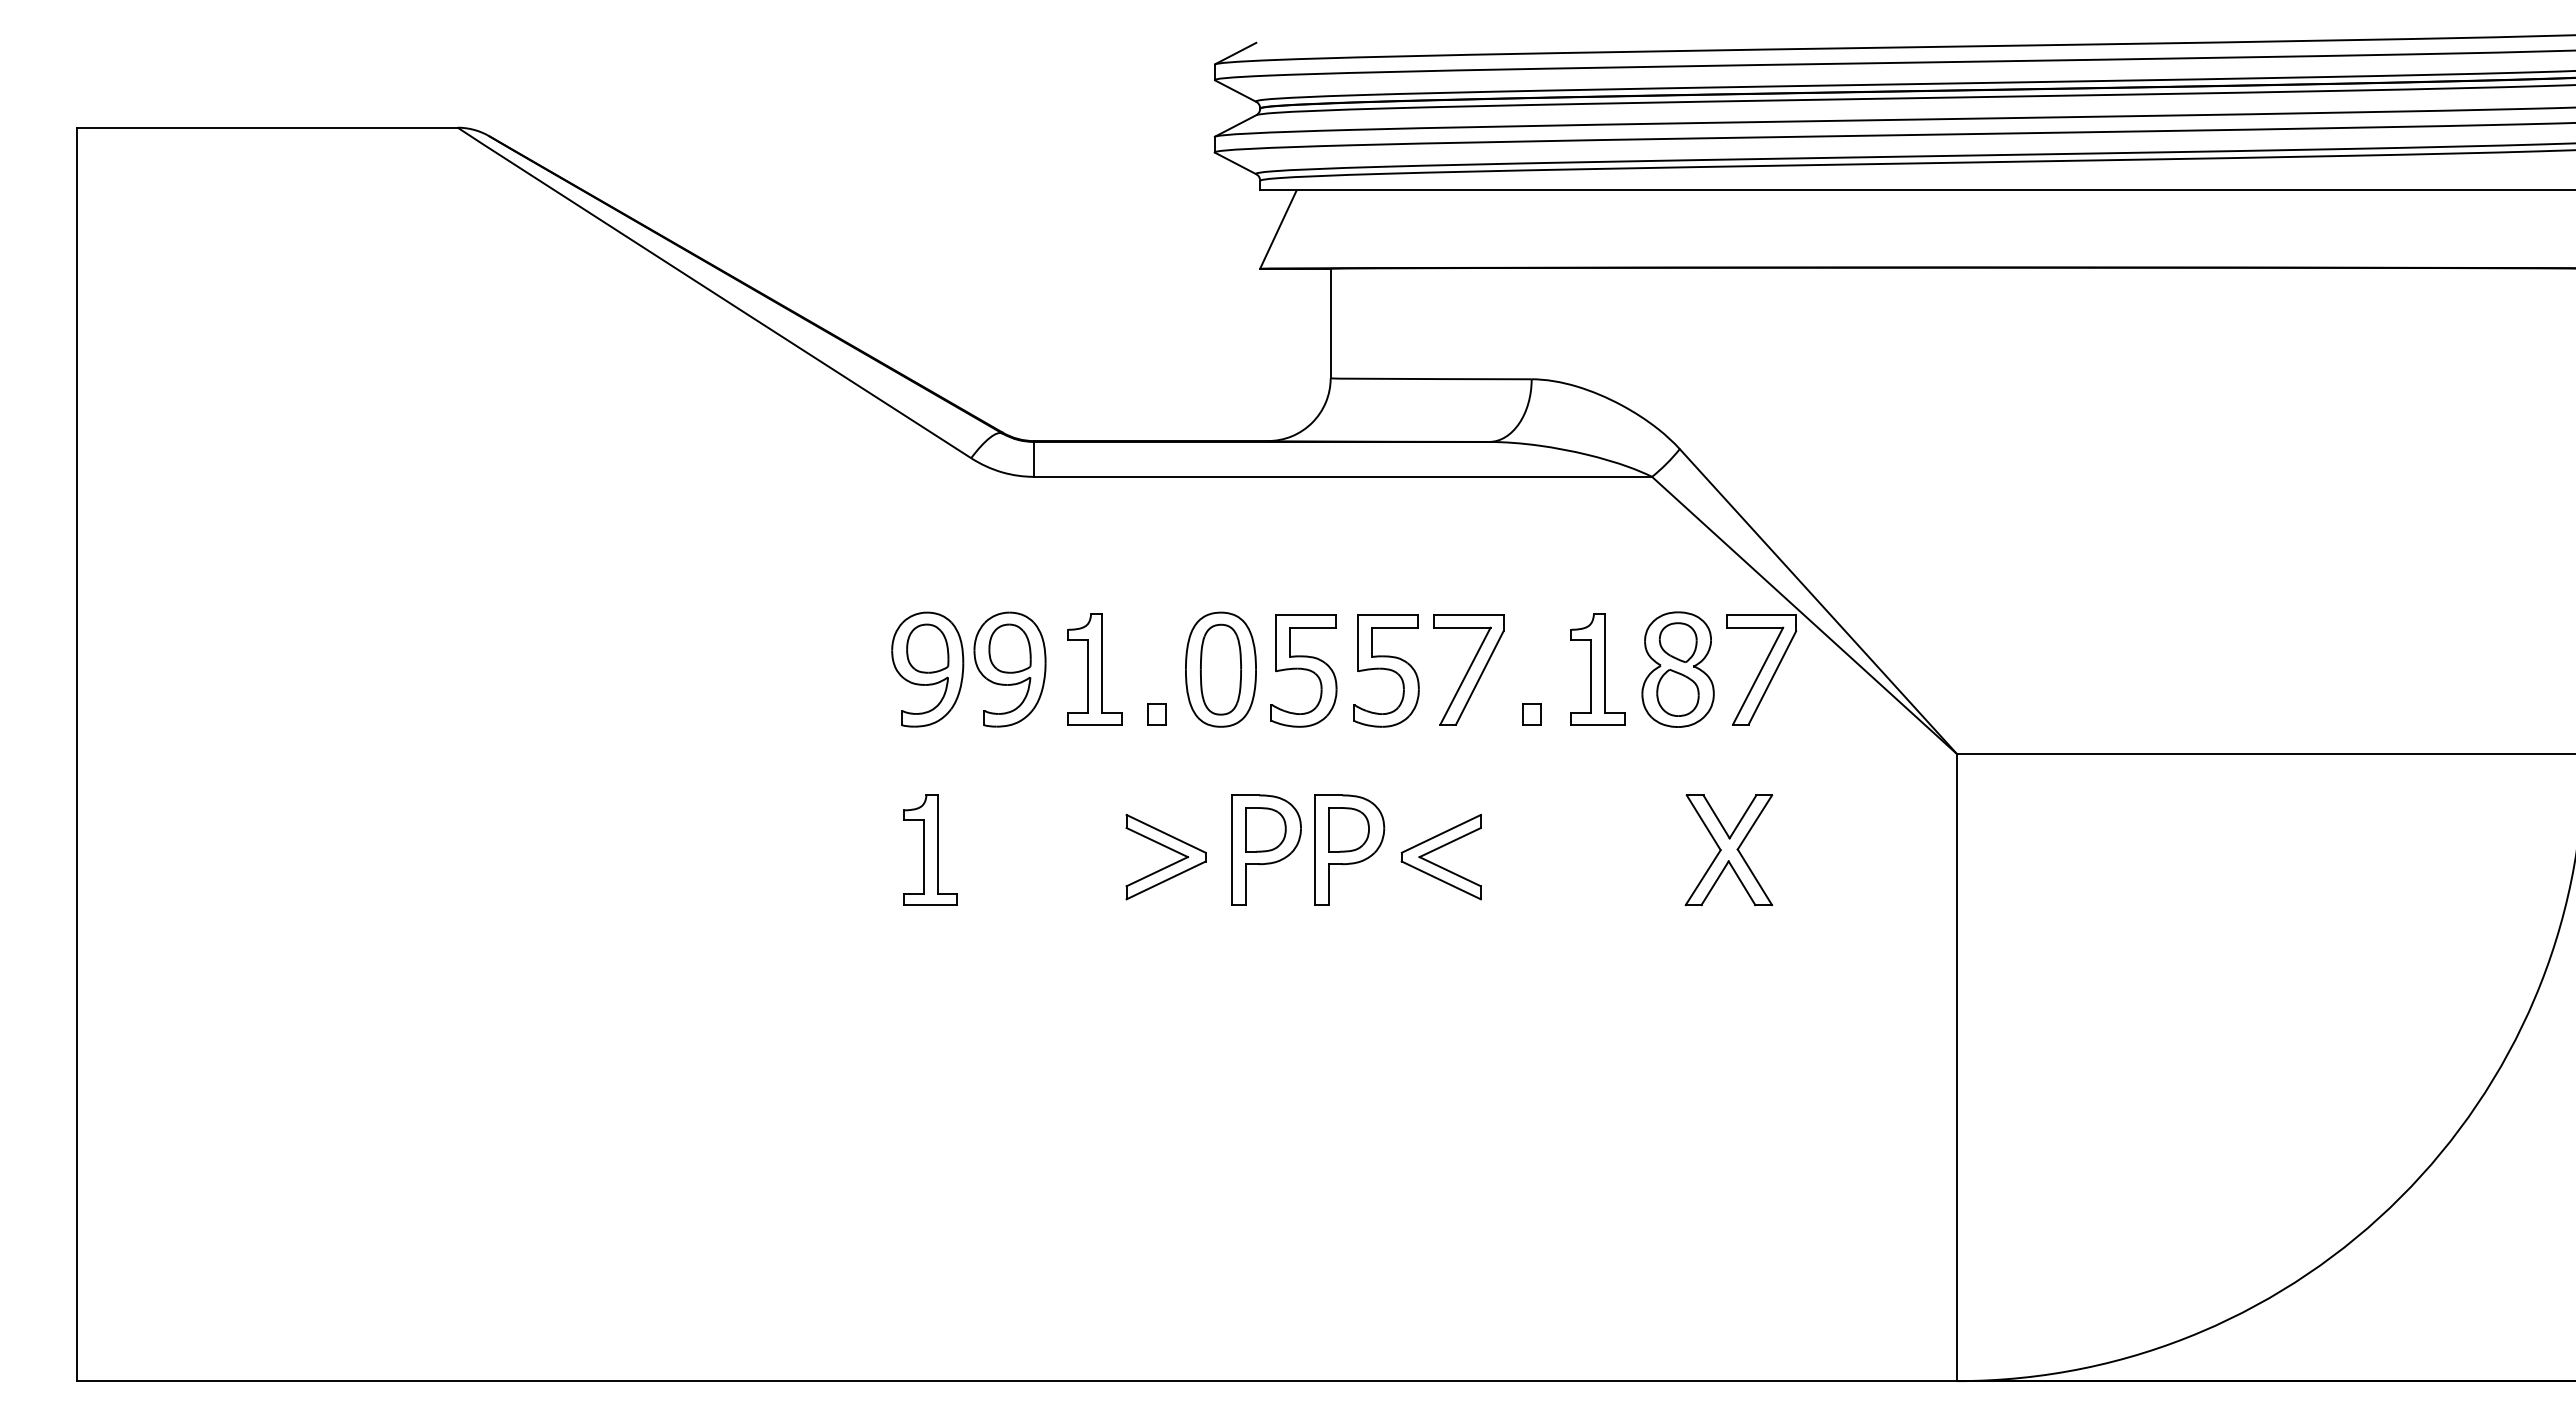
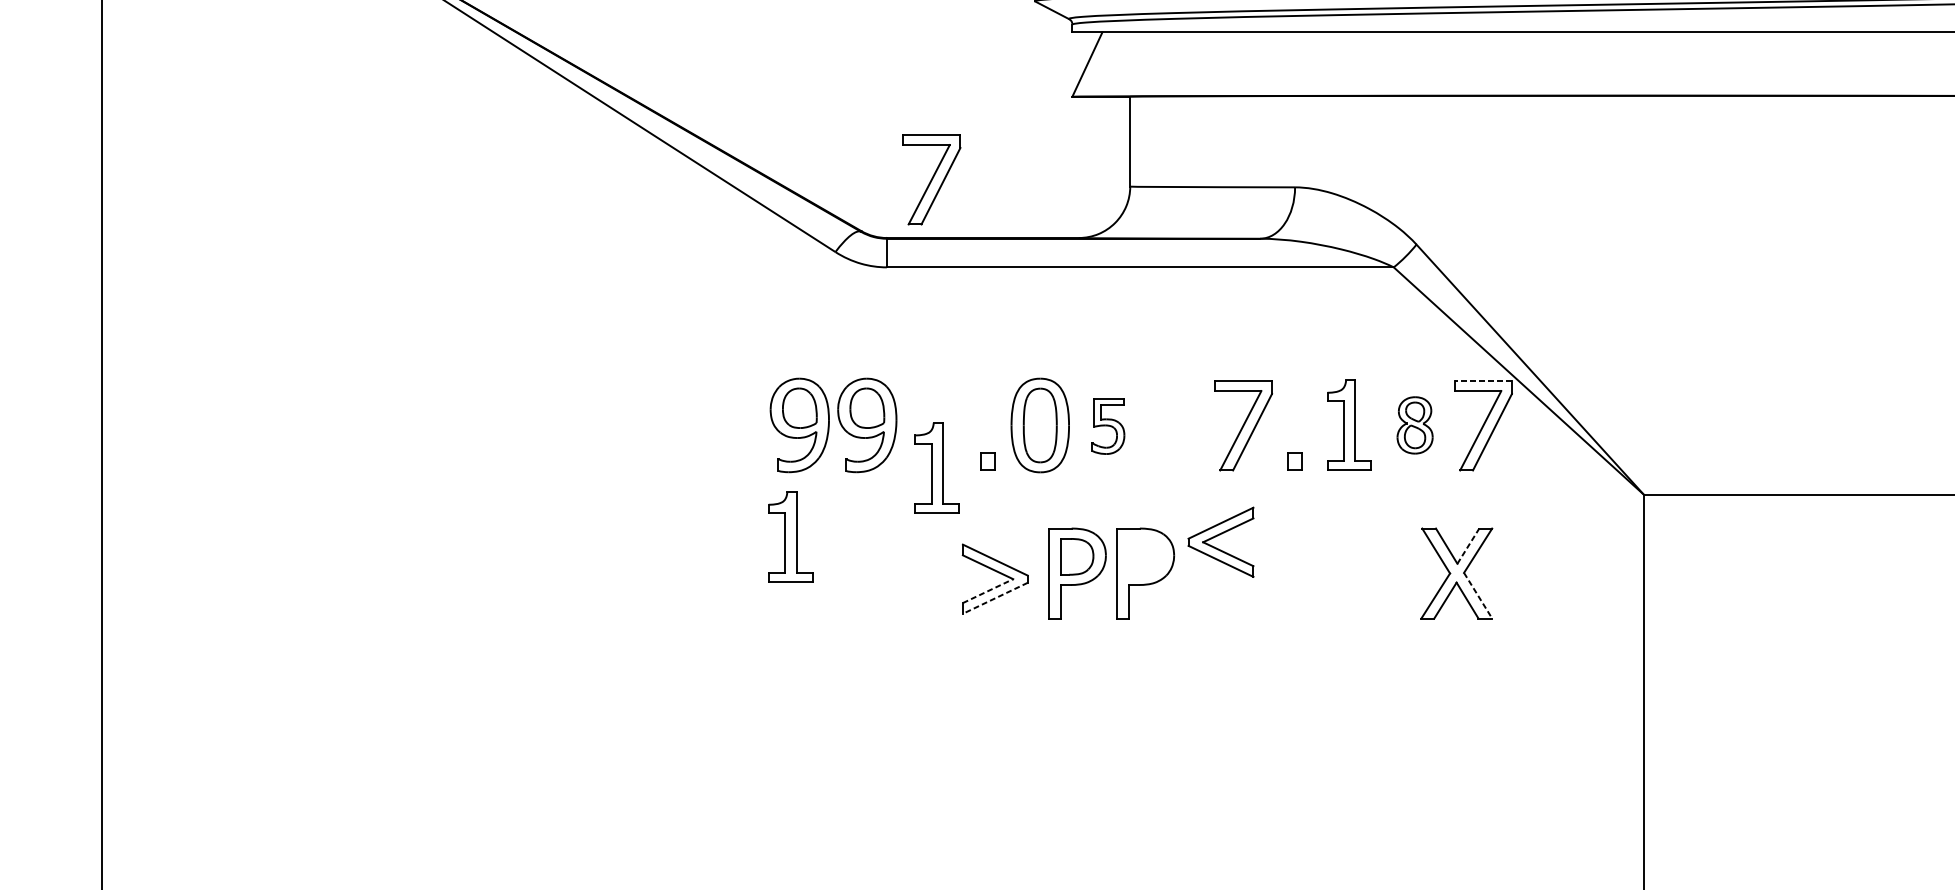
part: (1088, 369) -> (931, 179), added
line: (1761, 614) -> (1483, 380), solid -> dashed
part: (1094, 669) -> (936, 467), moved
part: (1677, 669) -> (1414, 425), size x0.6
part: (1303, 670) -> (1107, 426), size x0.6
part: (1386, 670) -> (1176, 426), removed
line: (1743, 816) -> (1468, 545), solid -> dashed
part: (1348, 829) -> (1144, 556), removed
part: (930, 849) -> (790, 536), moved
part: (1437, 864) -> (1217, 548), moved
line: (1157, 871) -> (988, 590), solid -> dashed
line: (1754, 877) -> (1477, 595), solid -> dashed
line: (1166, 880) -> (995, 598), solid -> dashed

